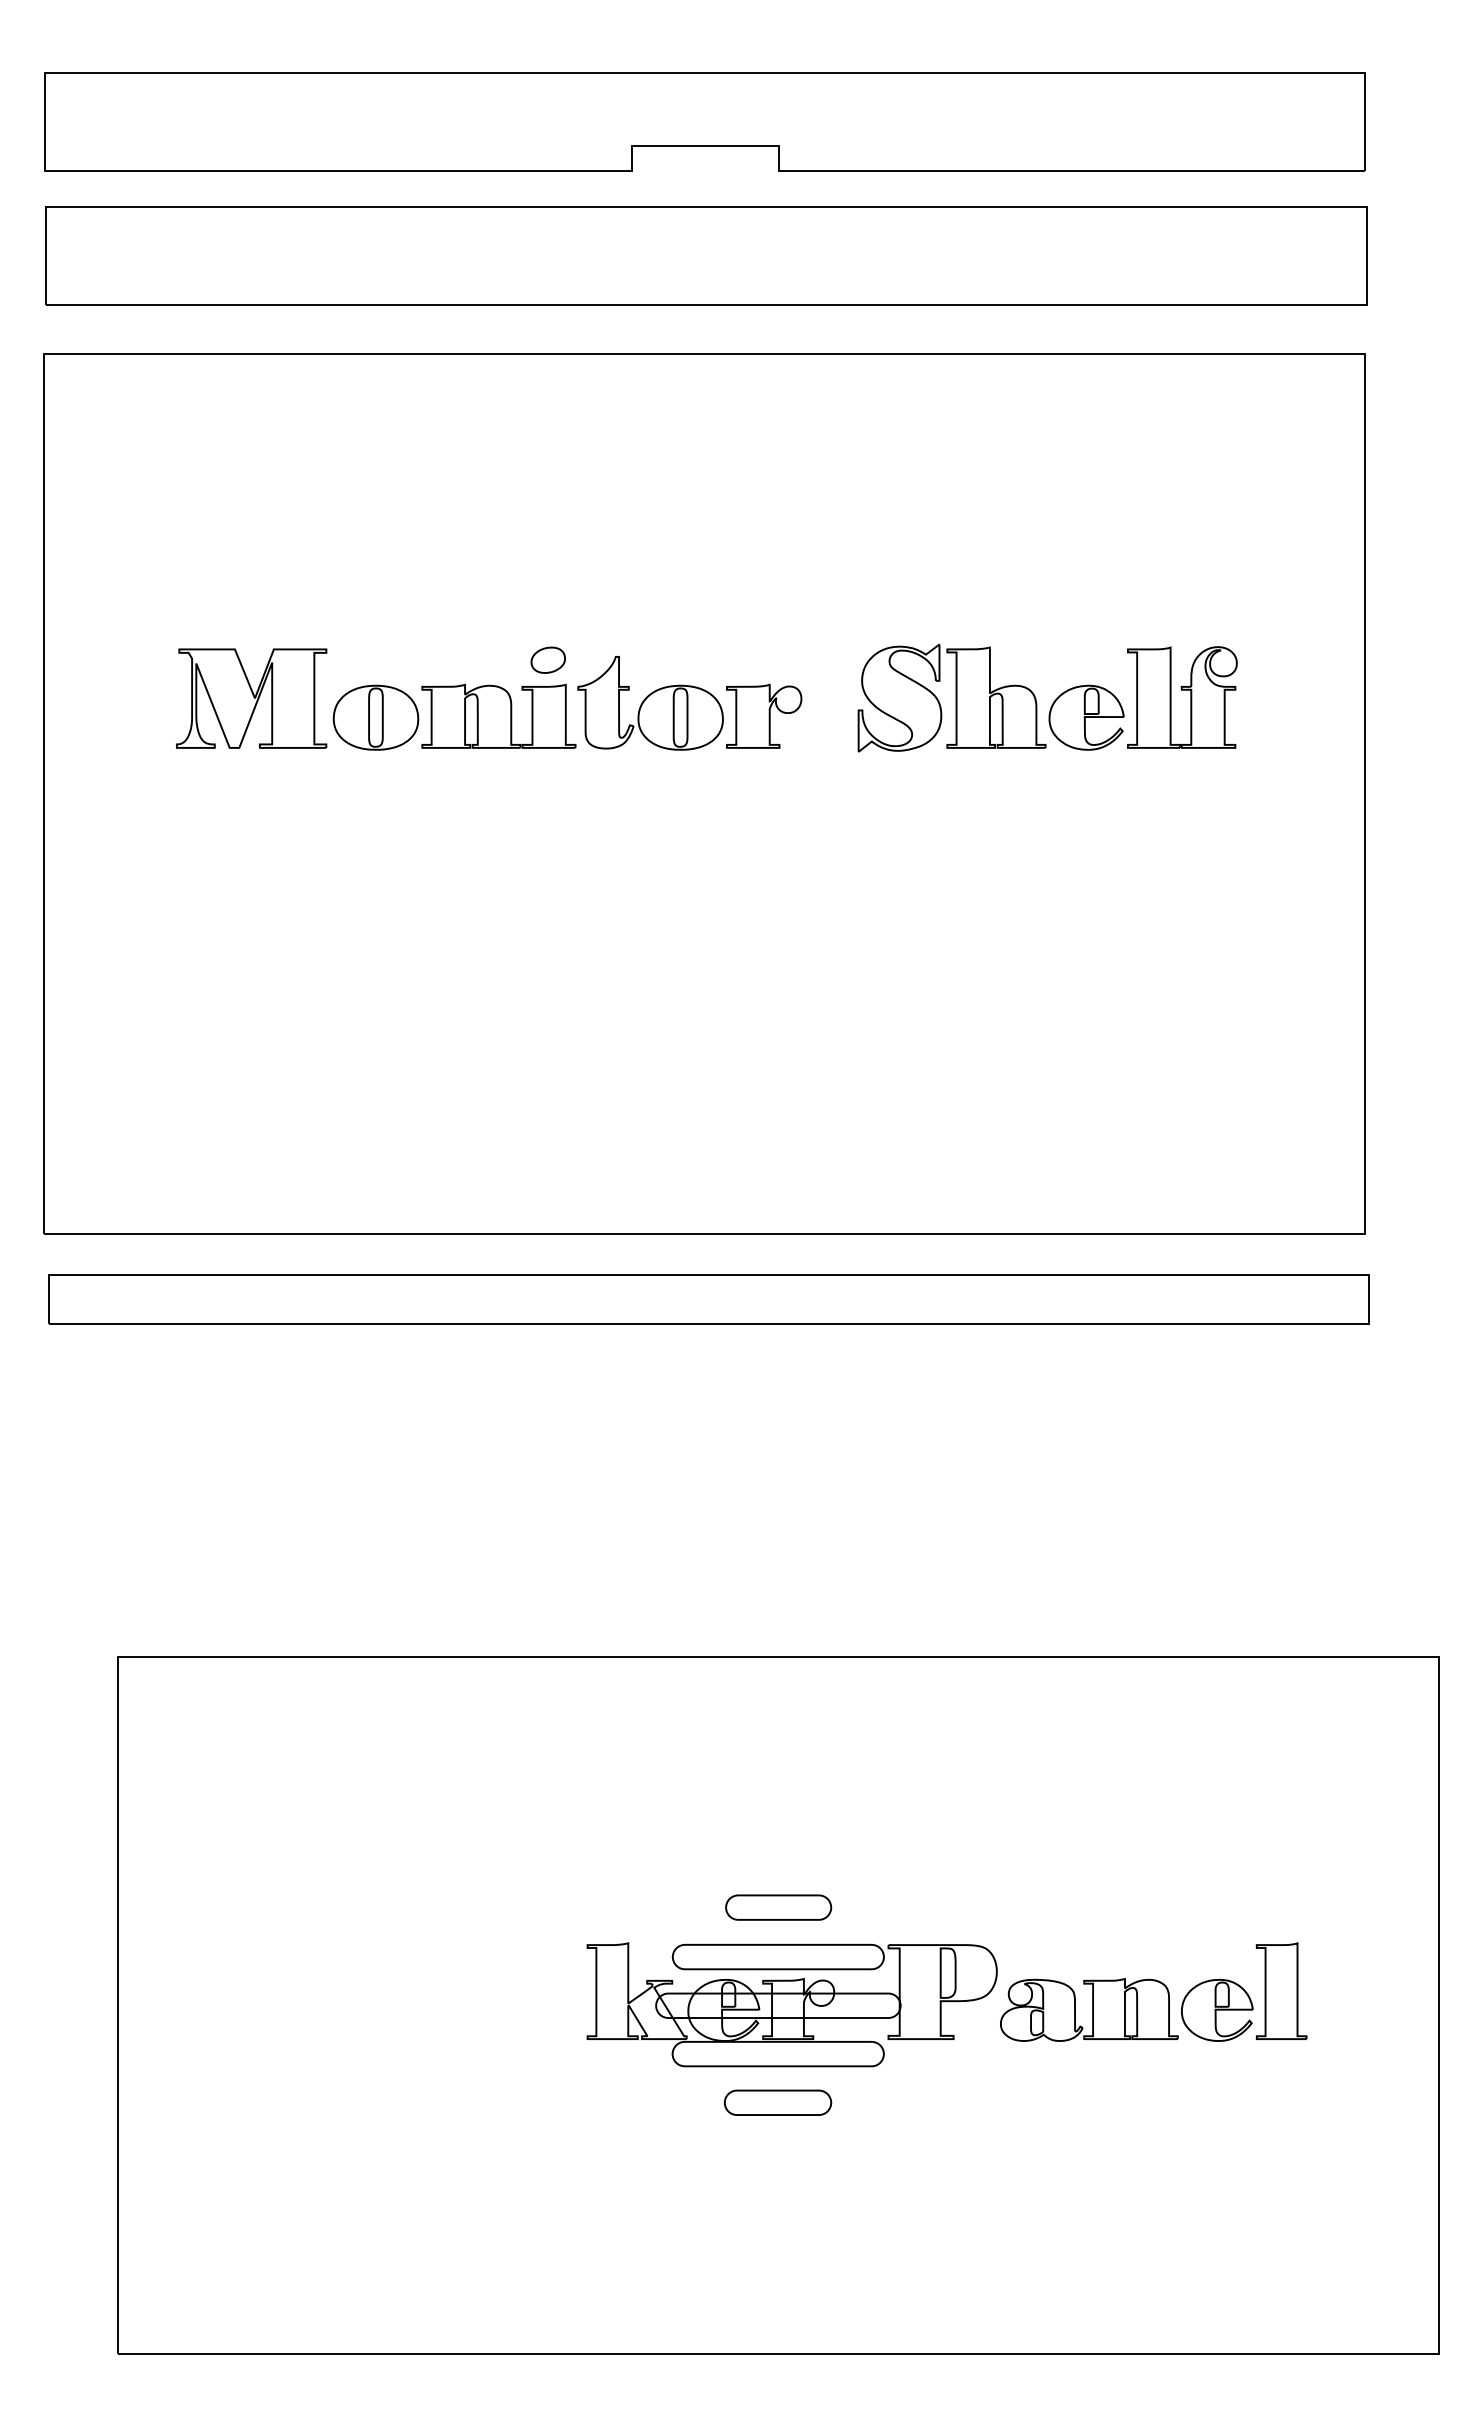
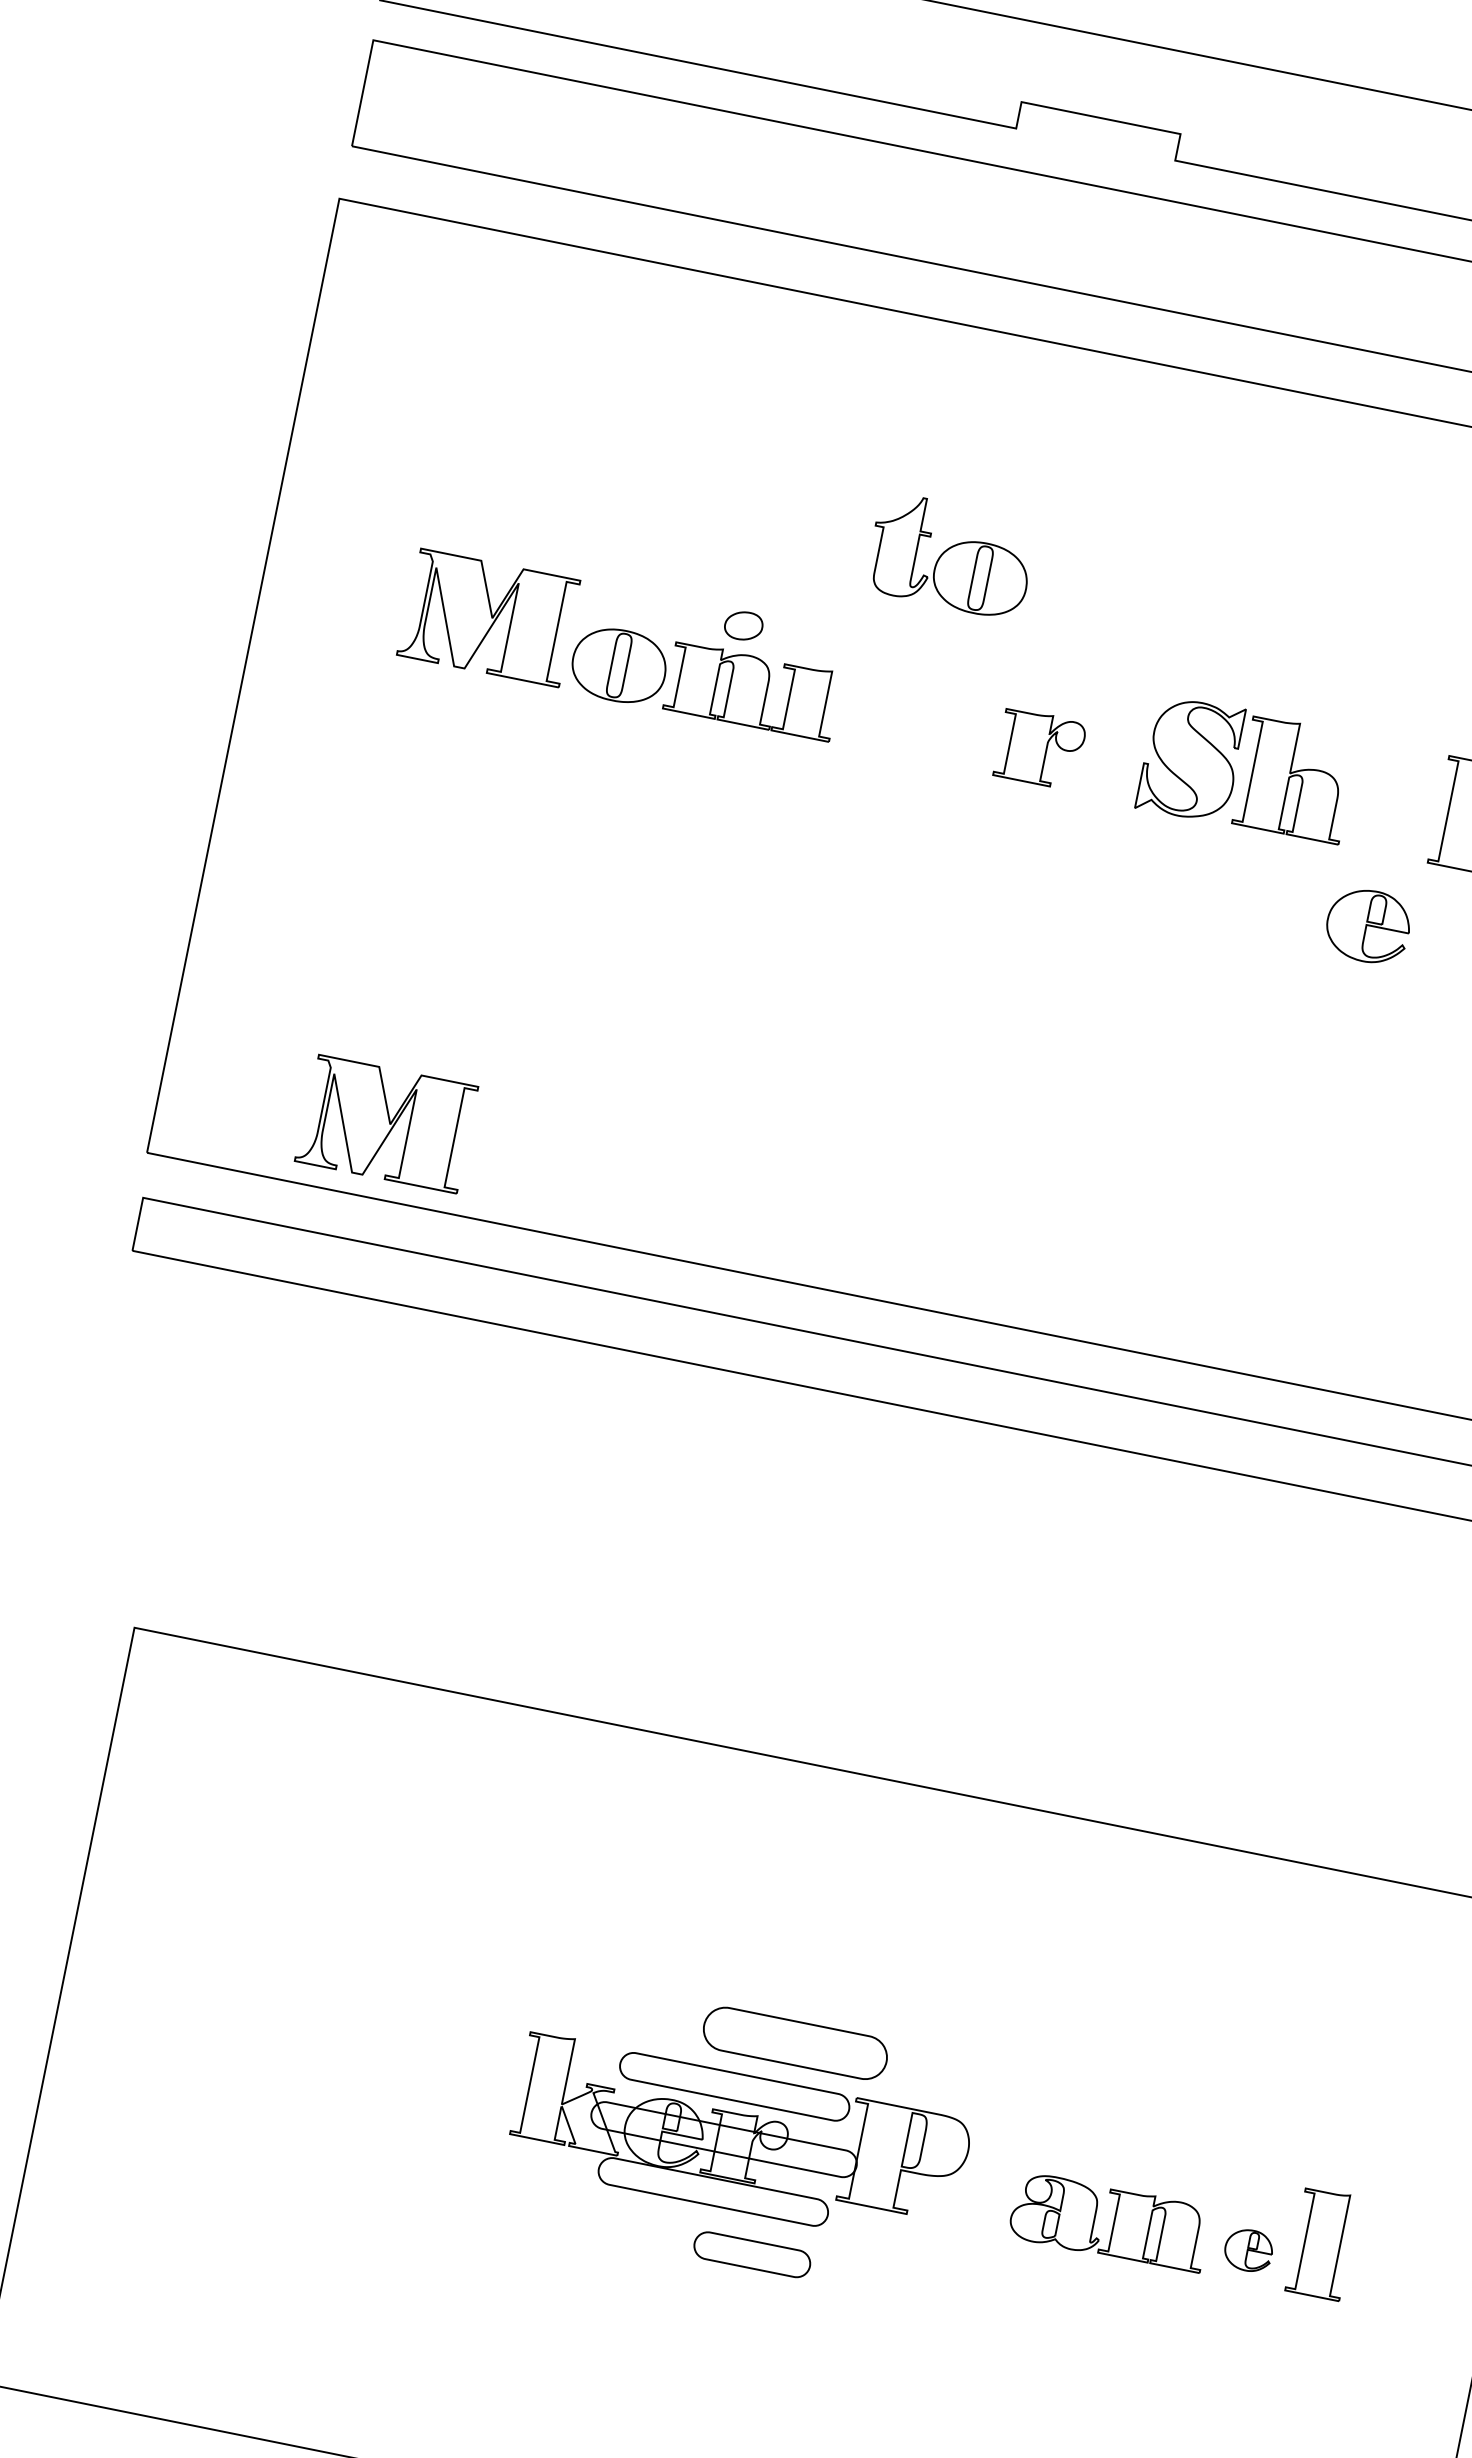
part: (547, 659) -> (743, 624), moved
part: (650, 703) -> (950, 556), moved
part: (1086, 717) -> (1368, 925), moved
part: (251, 1165) -> (386, 1123), added
part: (778, 1907) -> (795, 2043), size x1.6
part: (791, 2004) -> (738, 2141), moved
part: (1217, 2009) -> (1249, 2249), size x0.6

